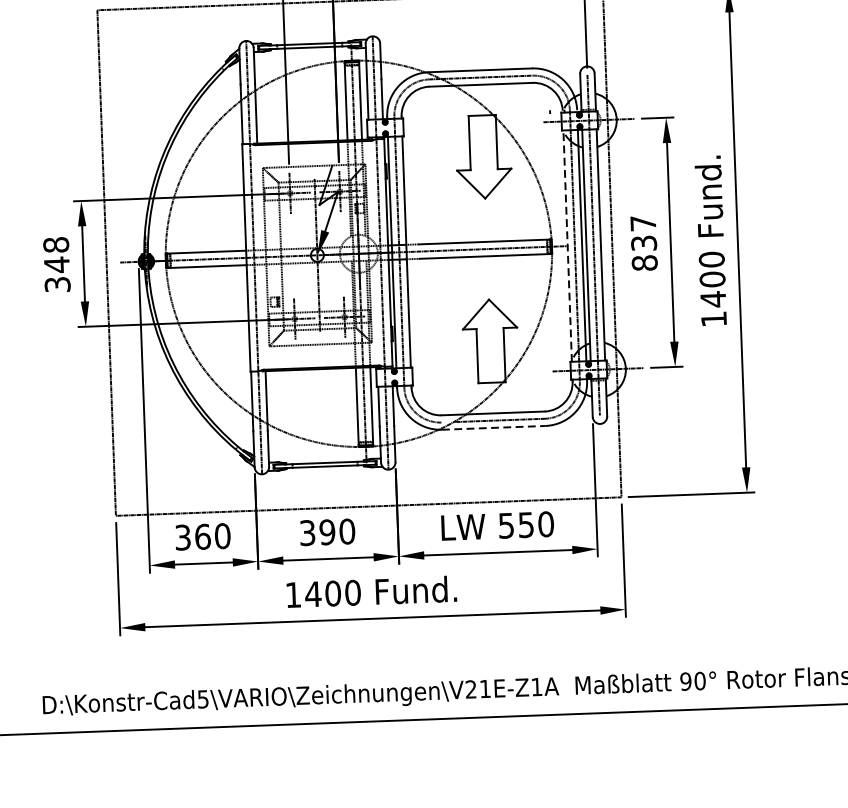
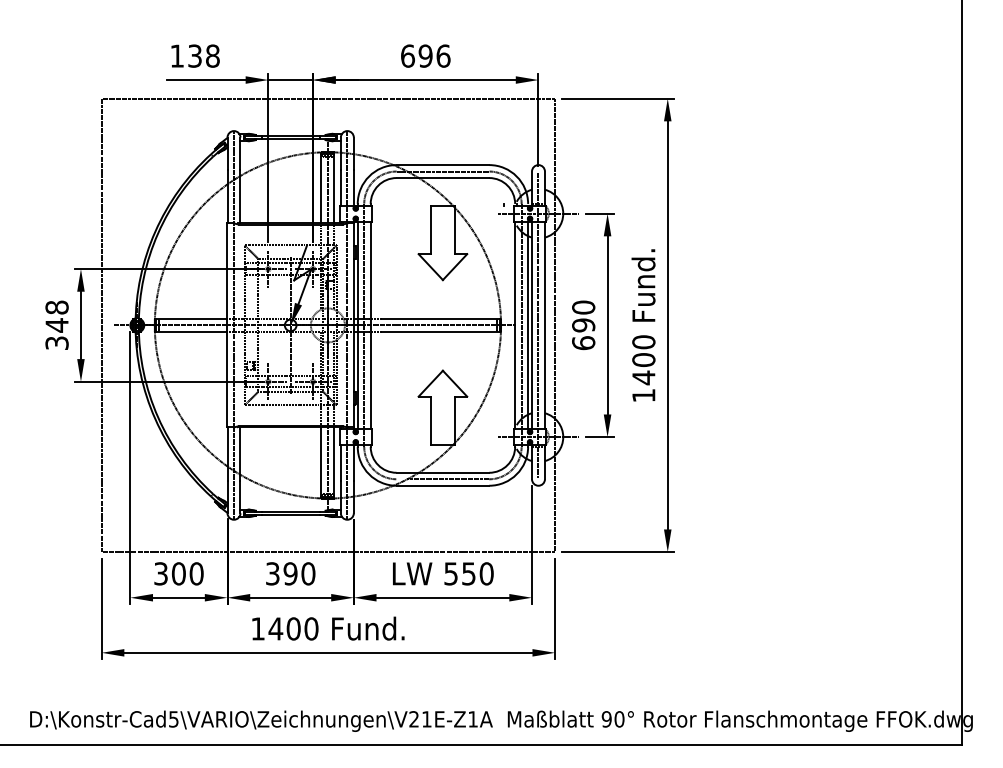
text: (643, 243) -> (583, 325), 837 -> 690
line: (568, 246) -> (515, 325), dashed -> solid
line: (494, 427) -> (443, 485), dashed -> solid
text: (202, 536) -> (178, 573), 360 -> 300

